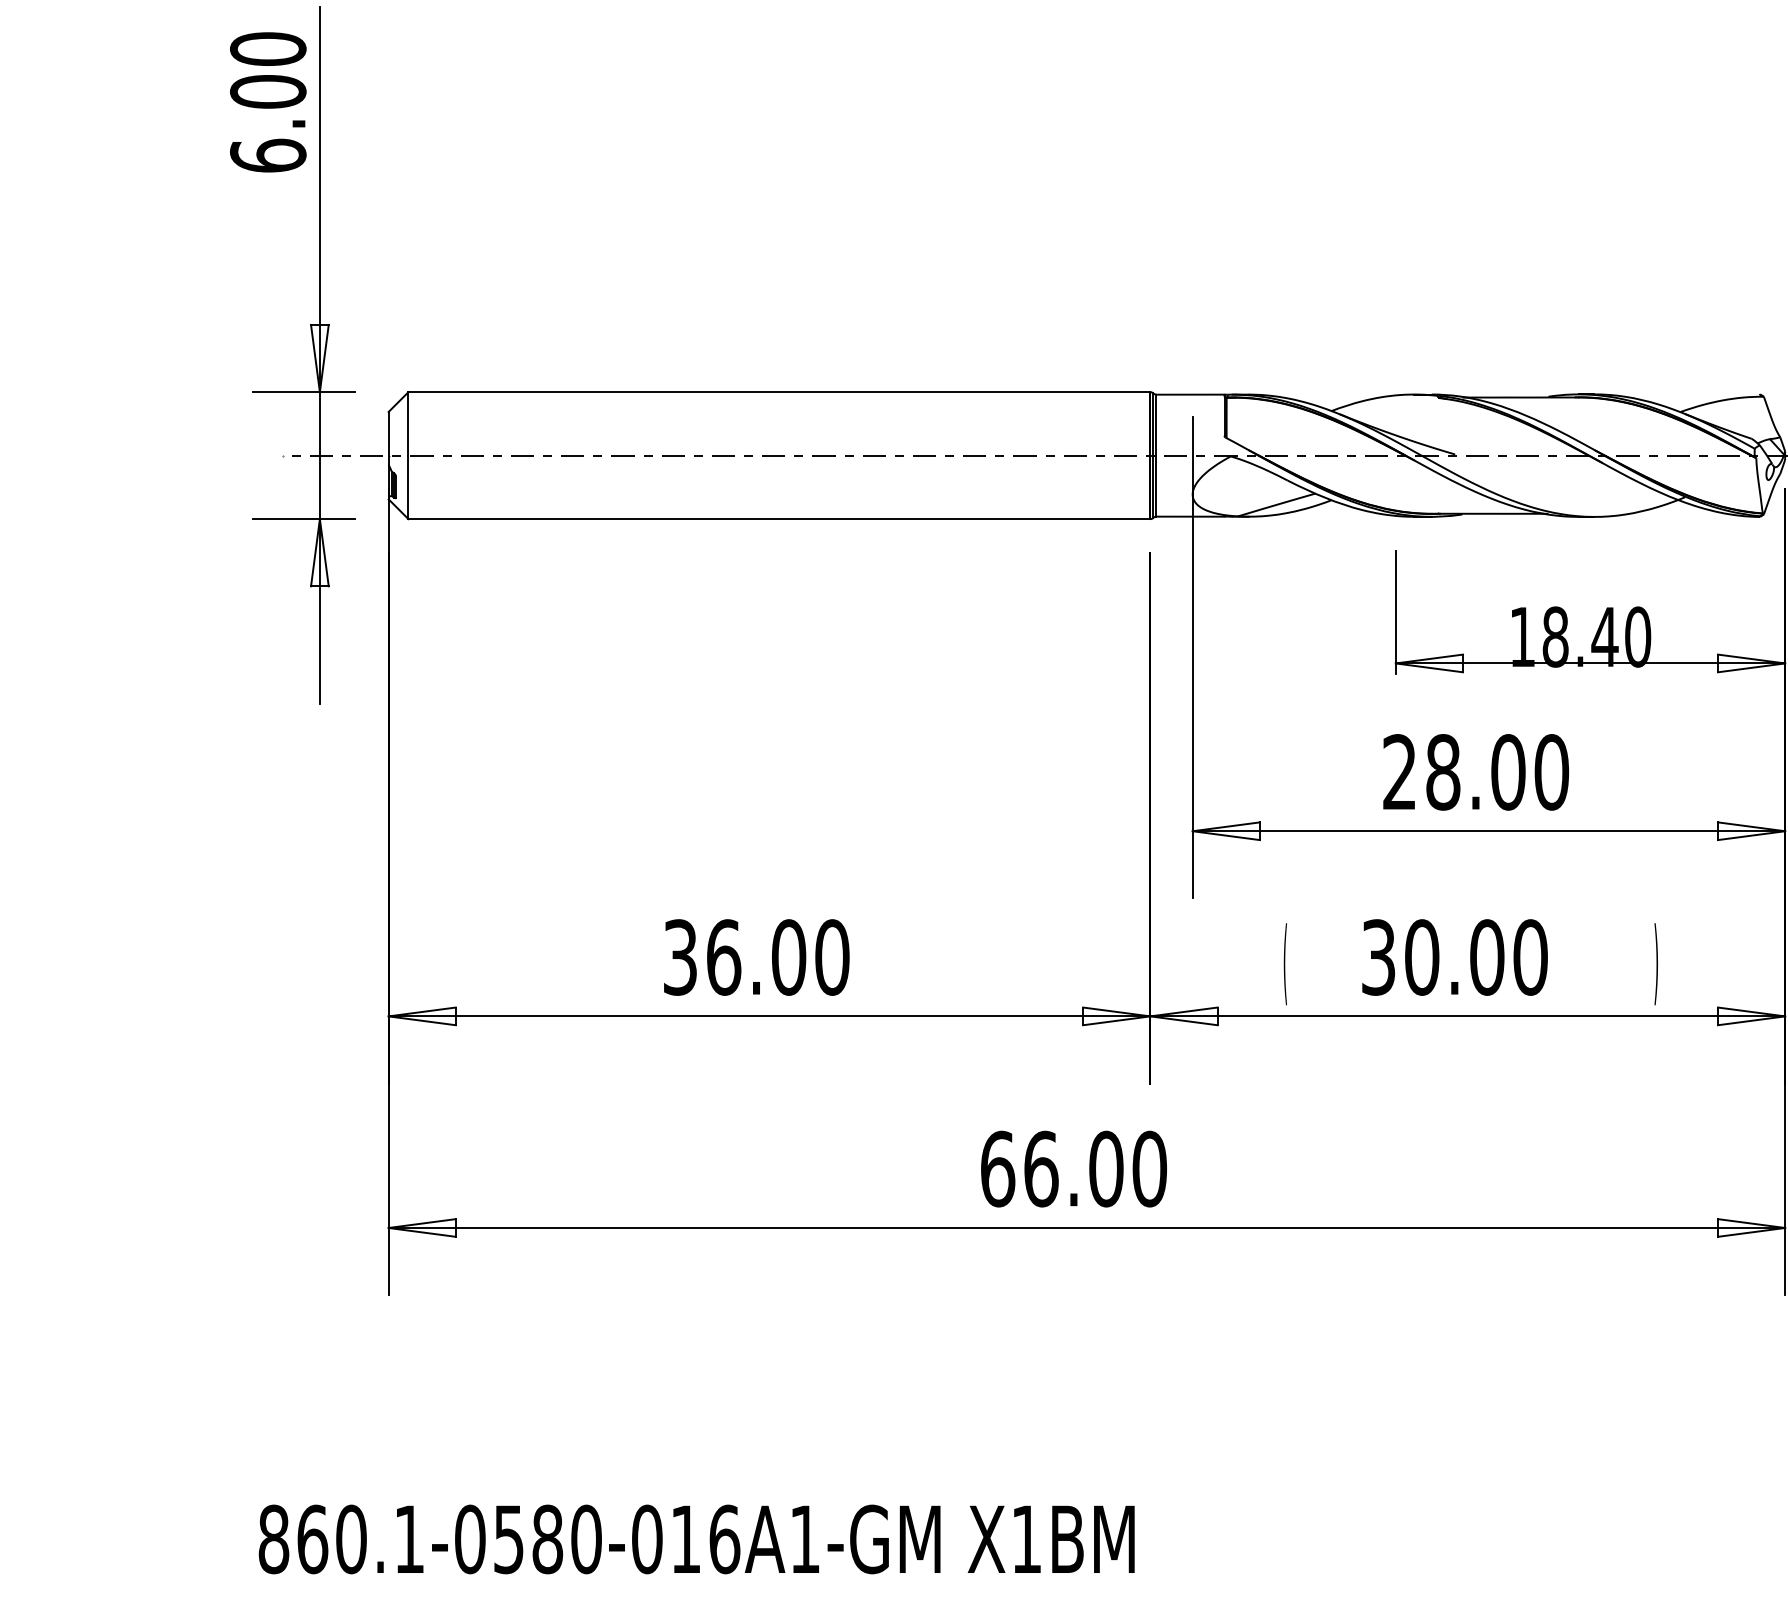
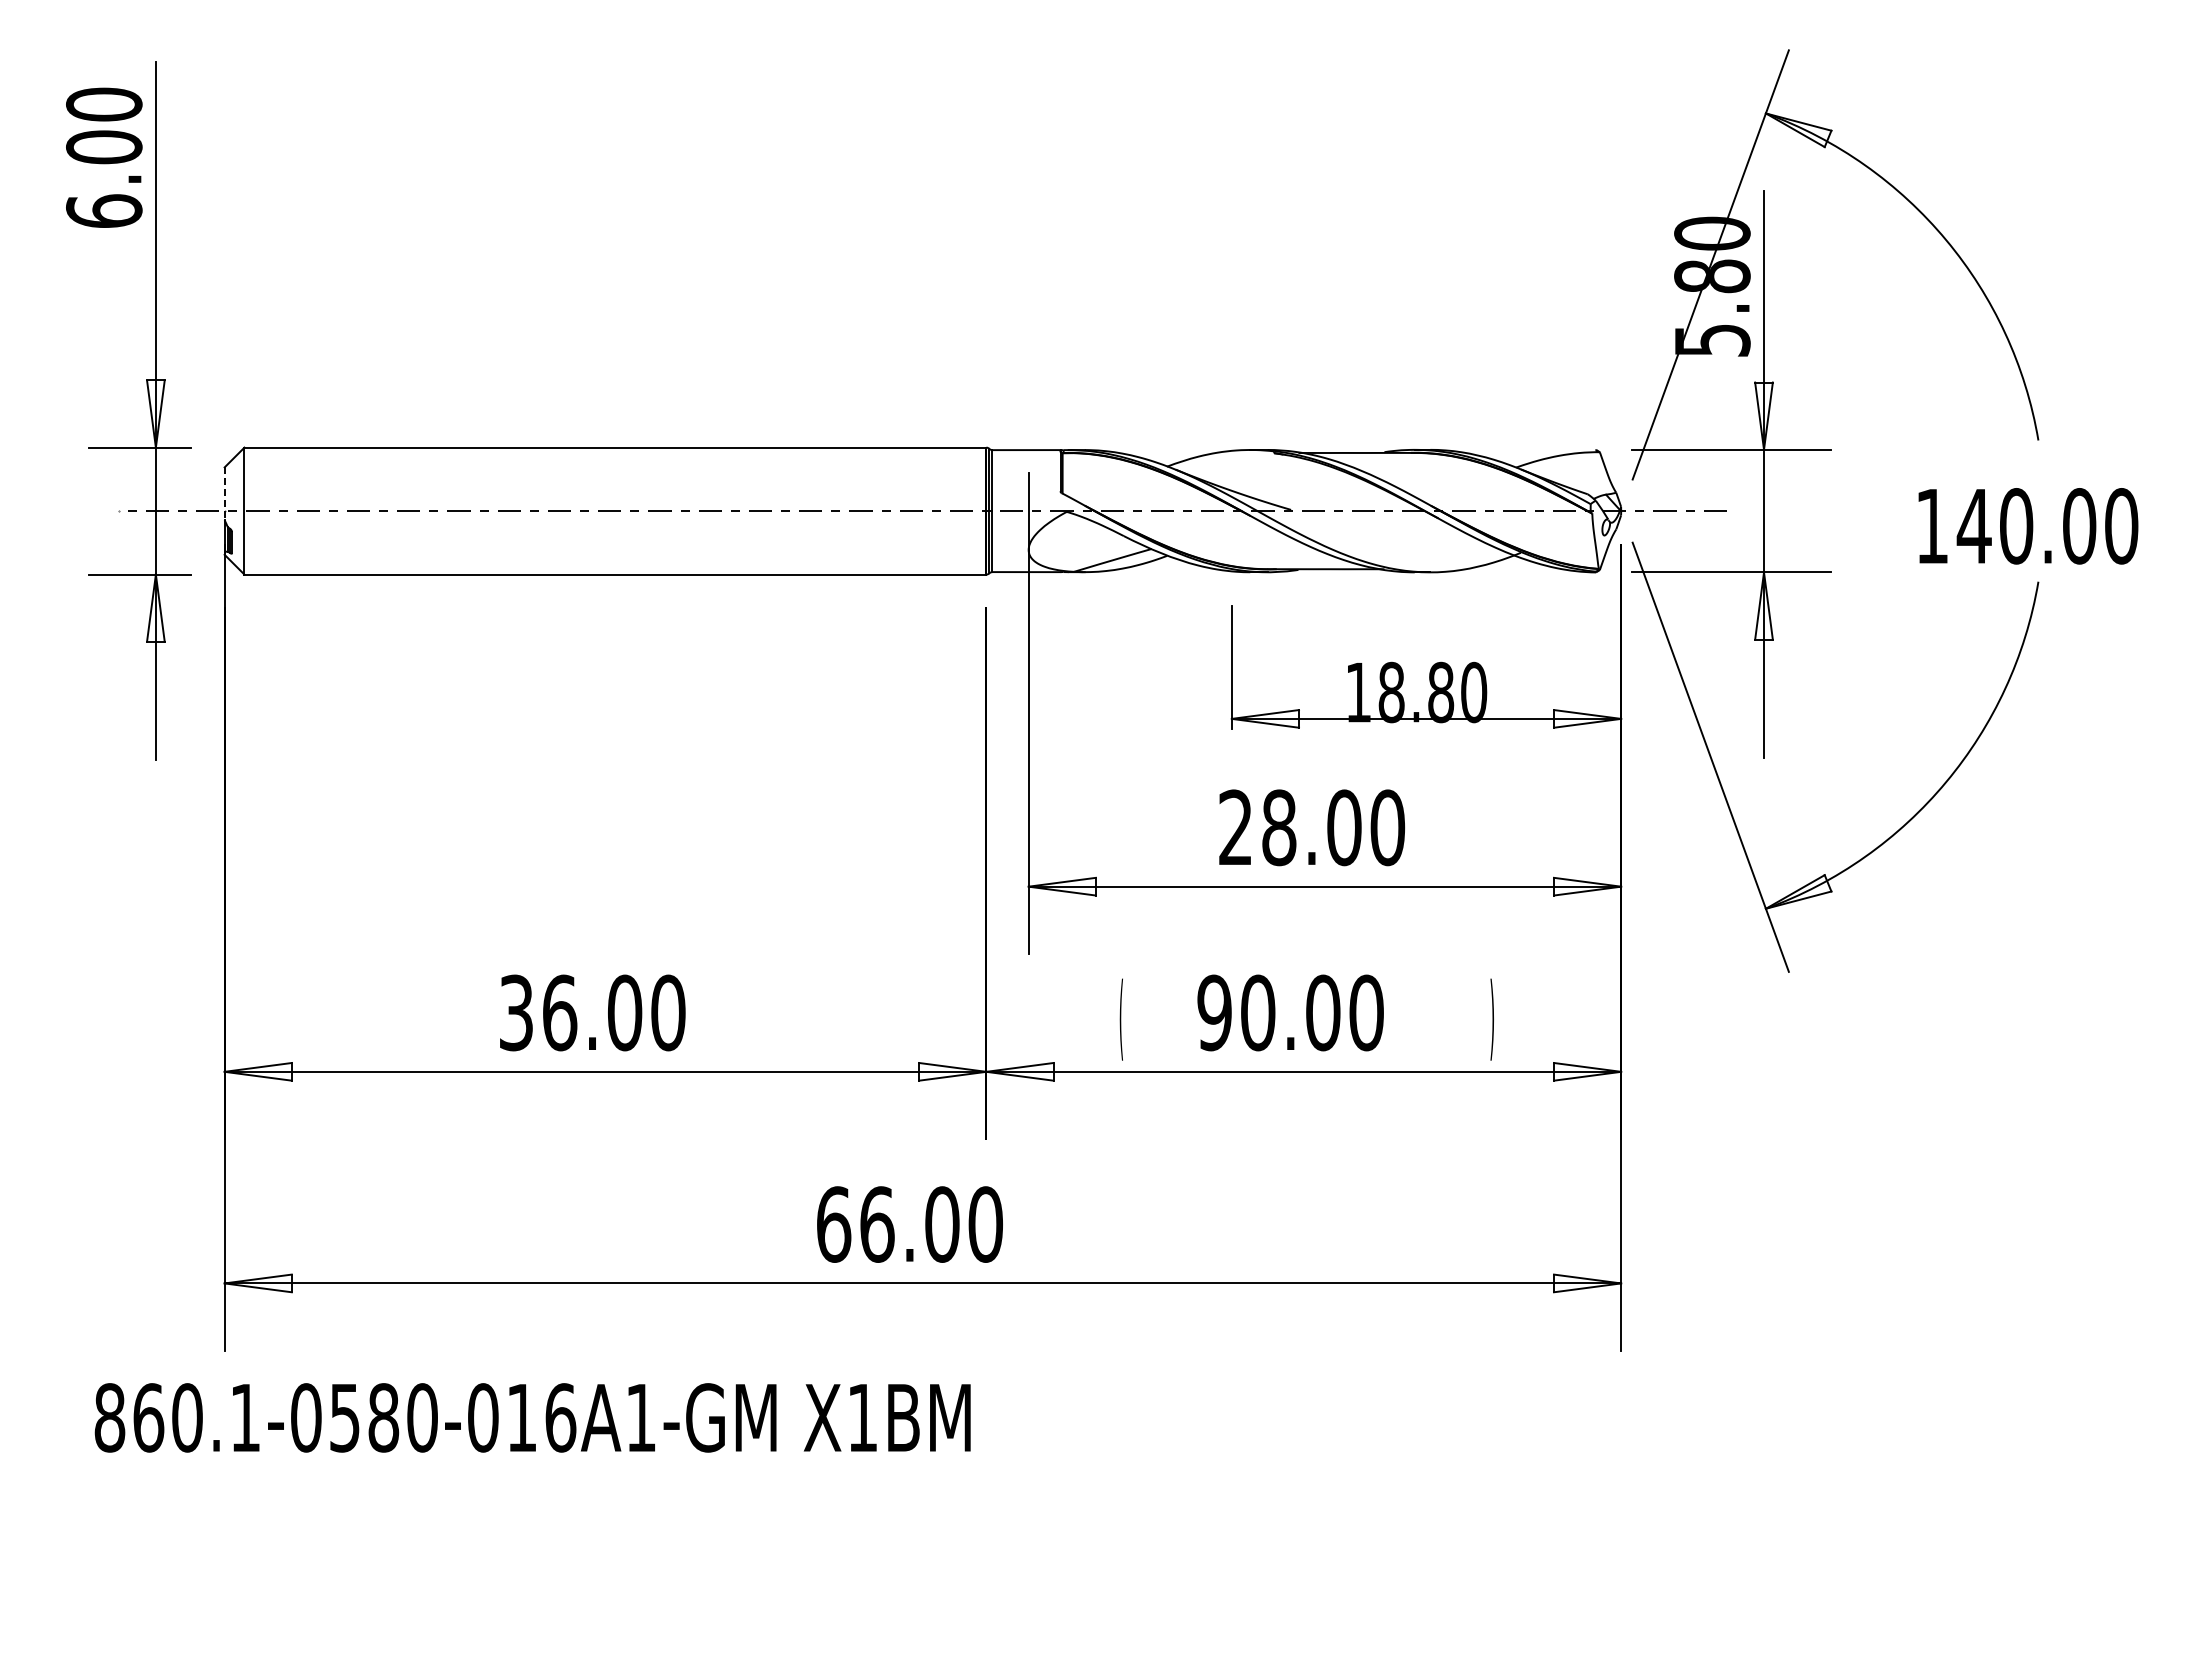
line: (388, 439) -> (224, 494), solid -> dashed
text: (1604, 637) -> (1440, 692), 18.40 -> 18.80
text: (1378, 957) -> (1214, 1012), 30.00 -> 90.00
text: (696, 1539) -> (532, 1417), moved

